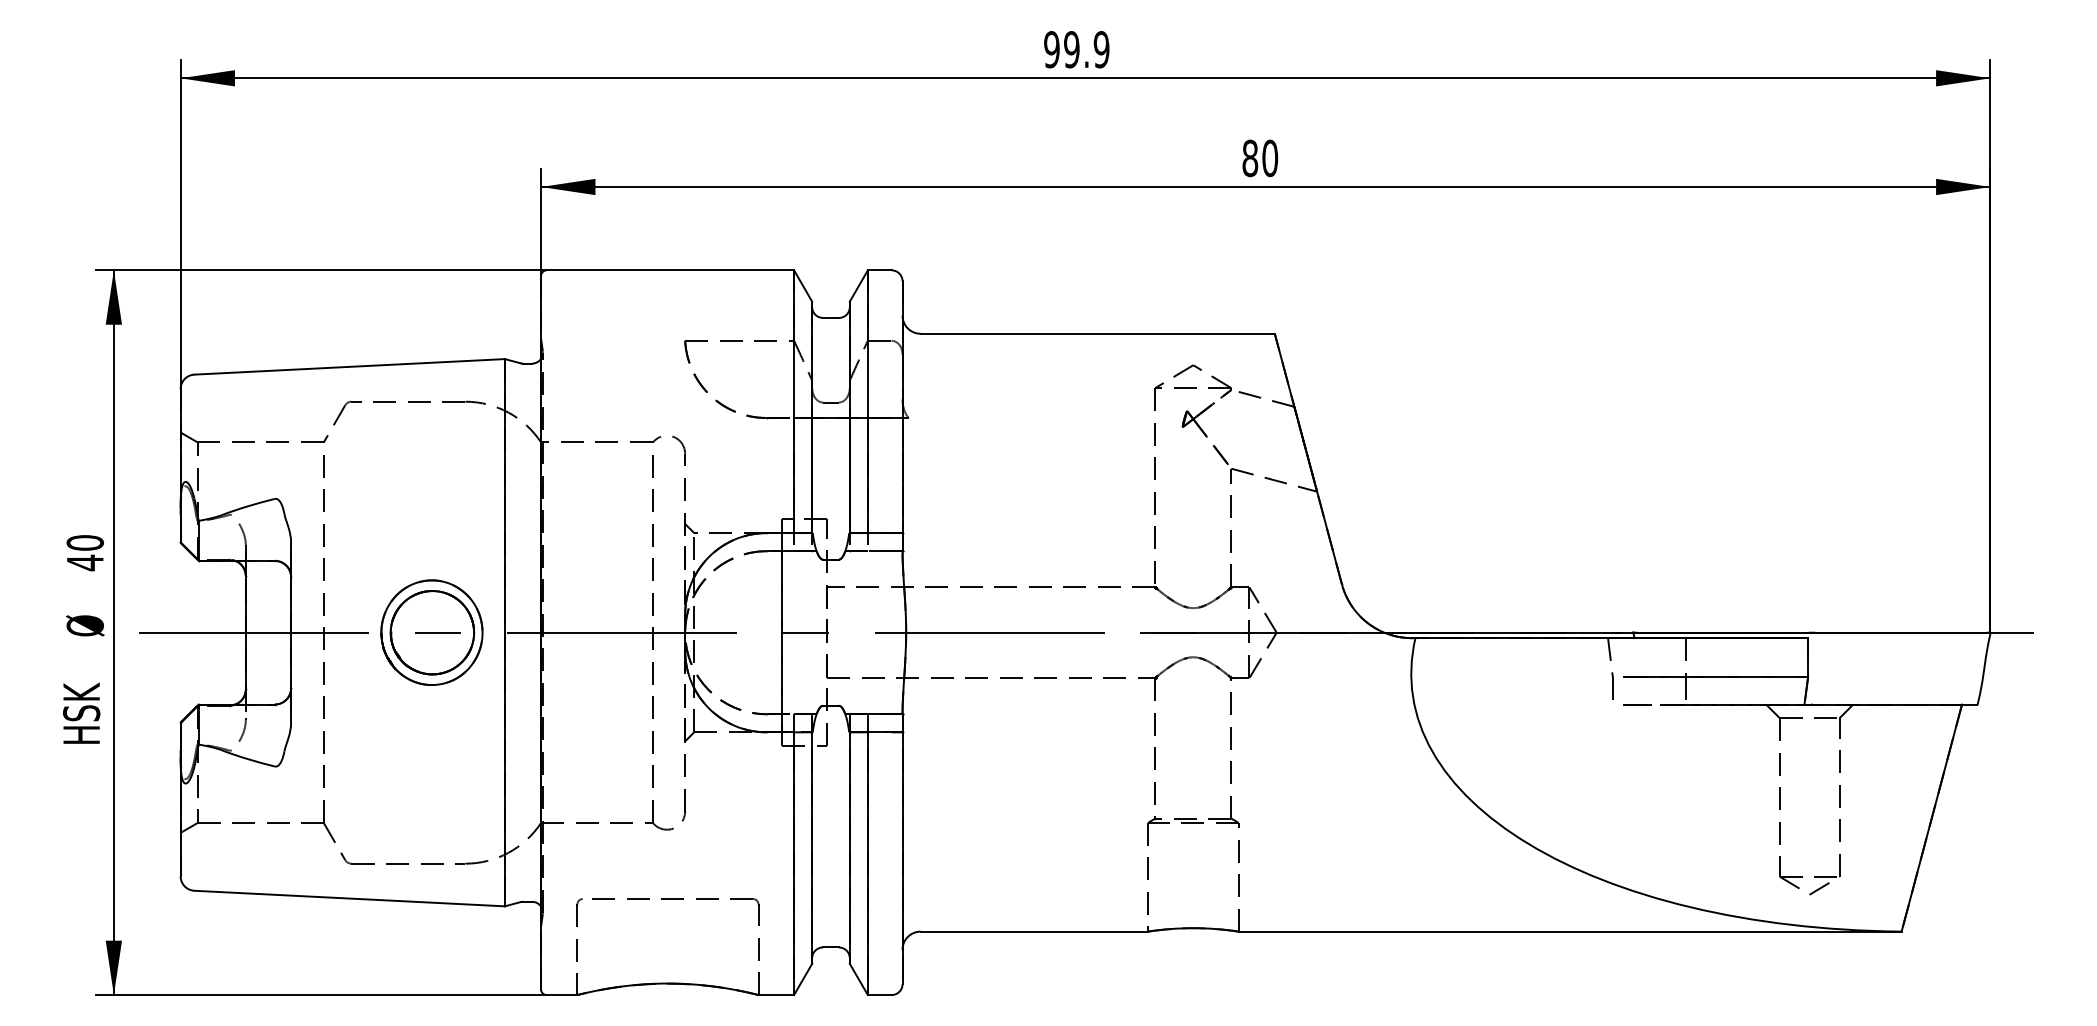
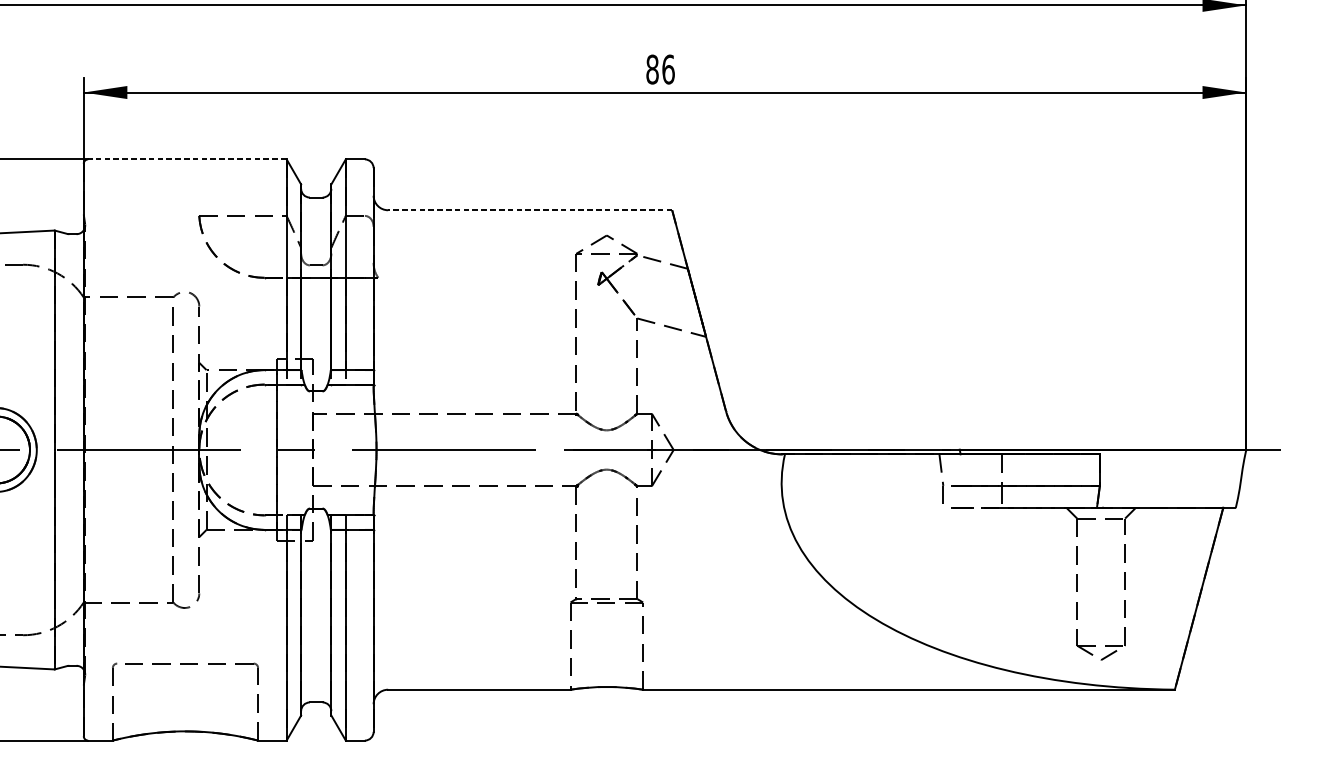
text: (1270, 157) -> (668, 68), 80 -> 86
line: (670, 270) -> (187, 159), solid -> dashed
line: (1097, 333) -> (529, 210), solid -> dashed

